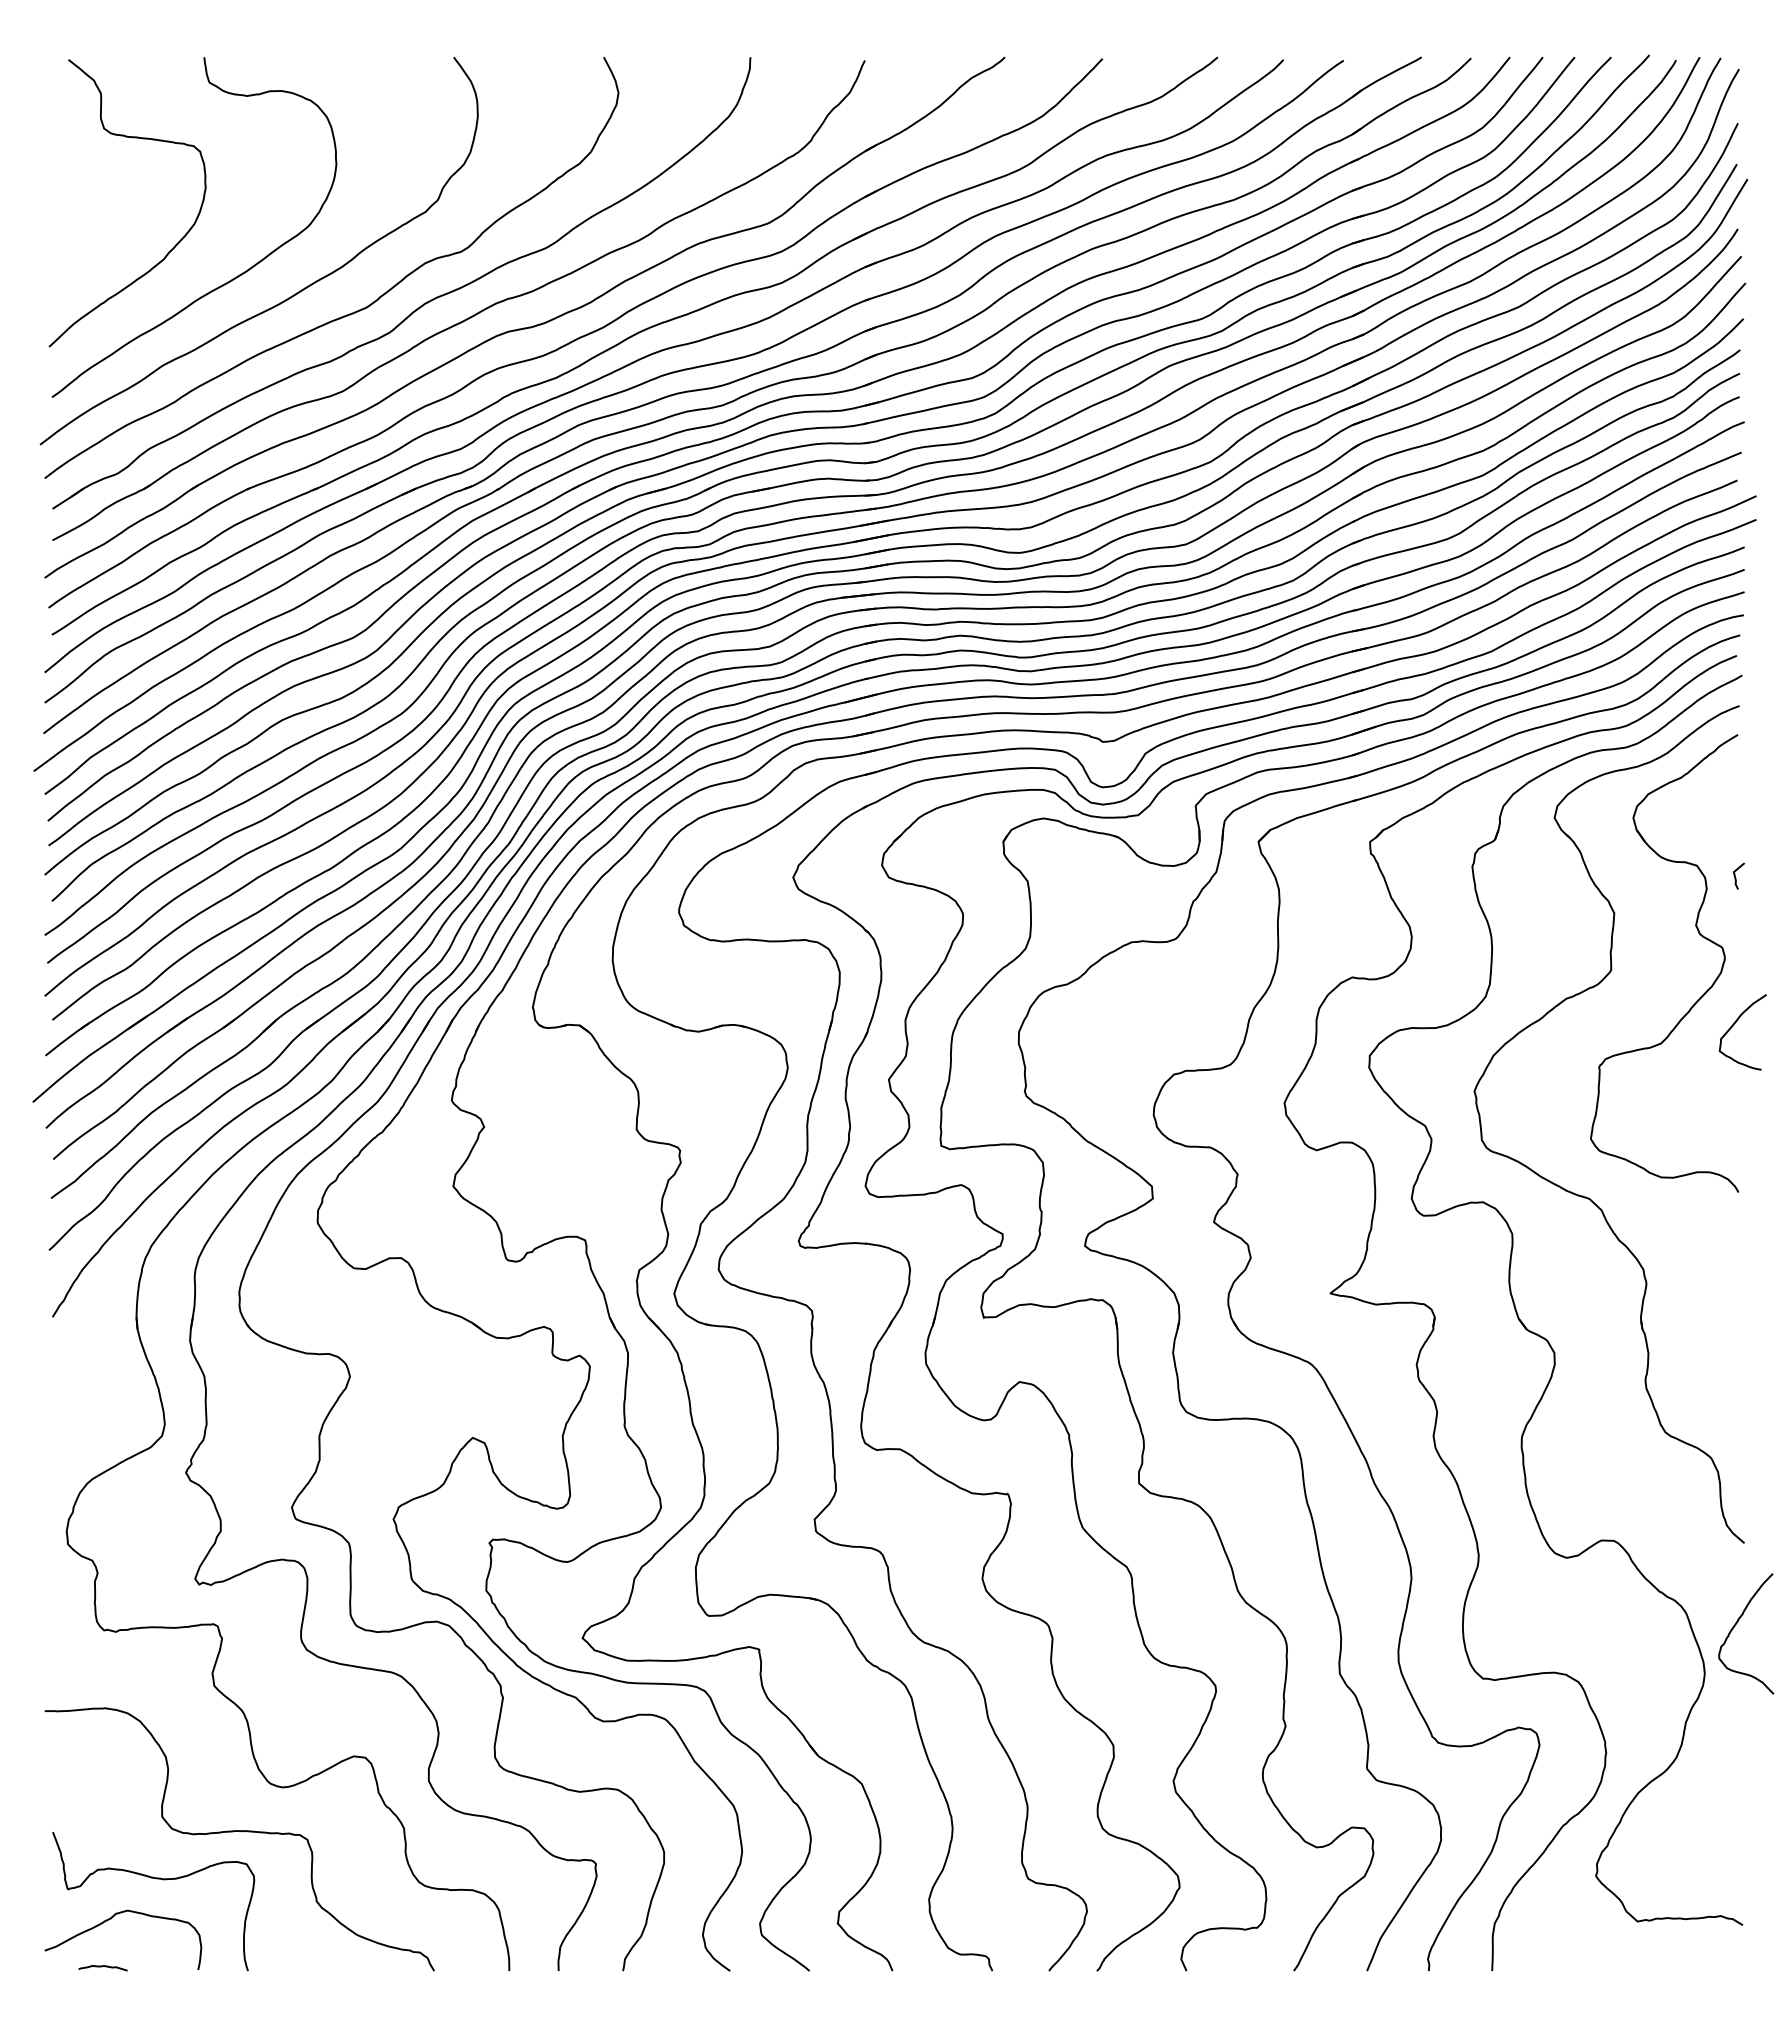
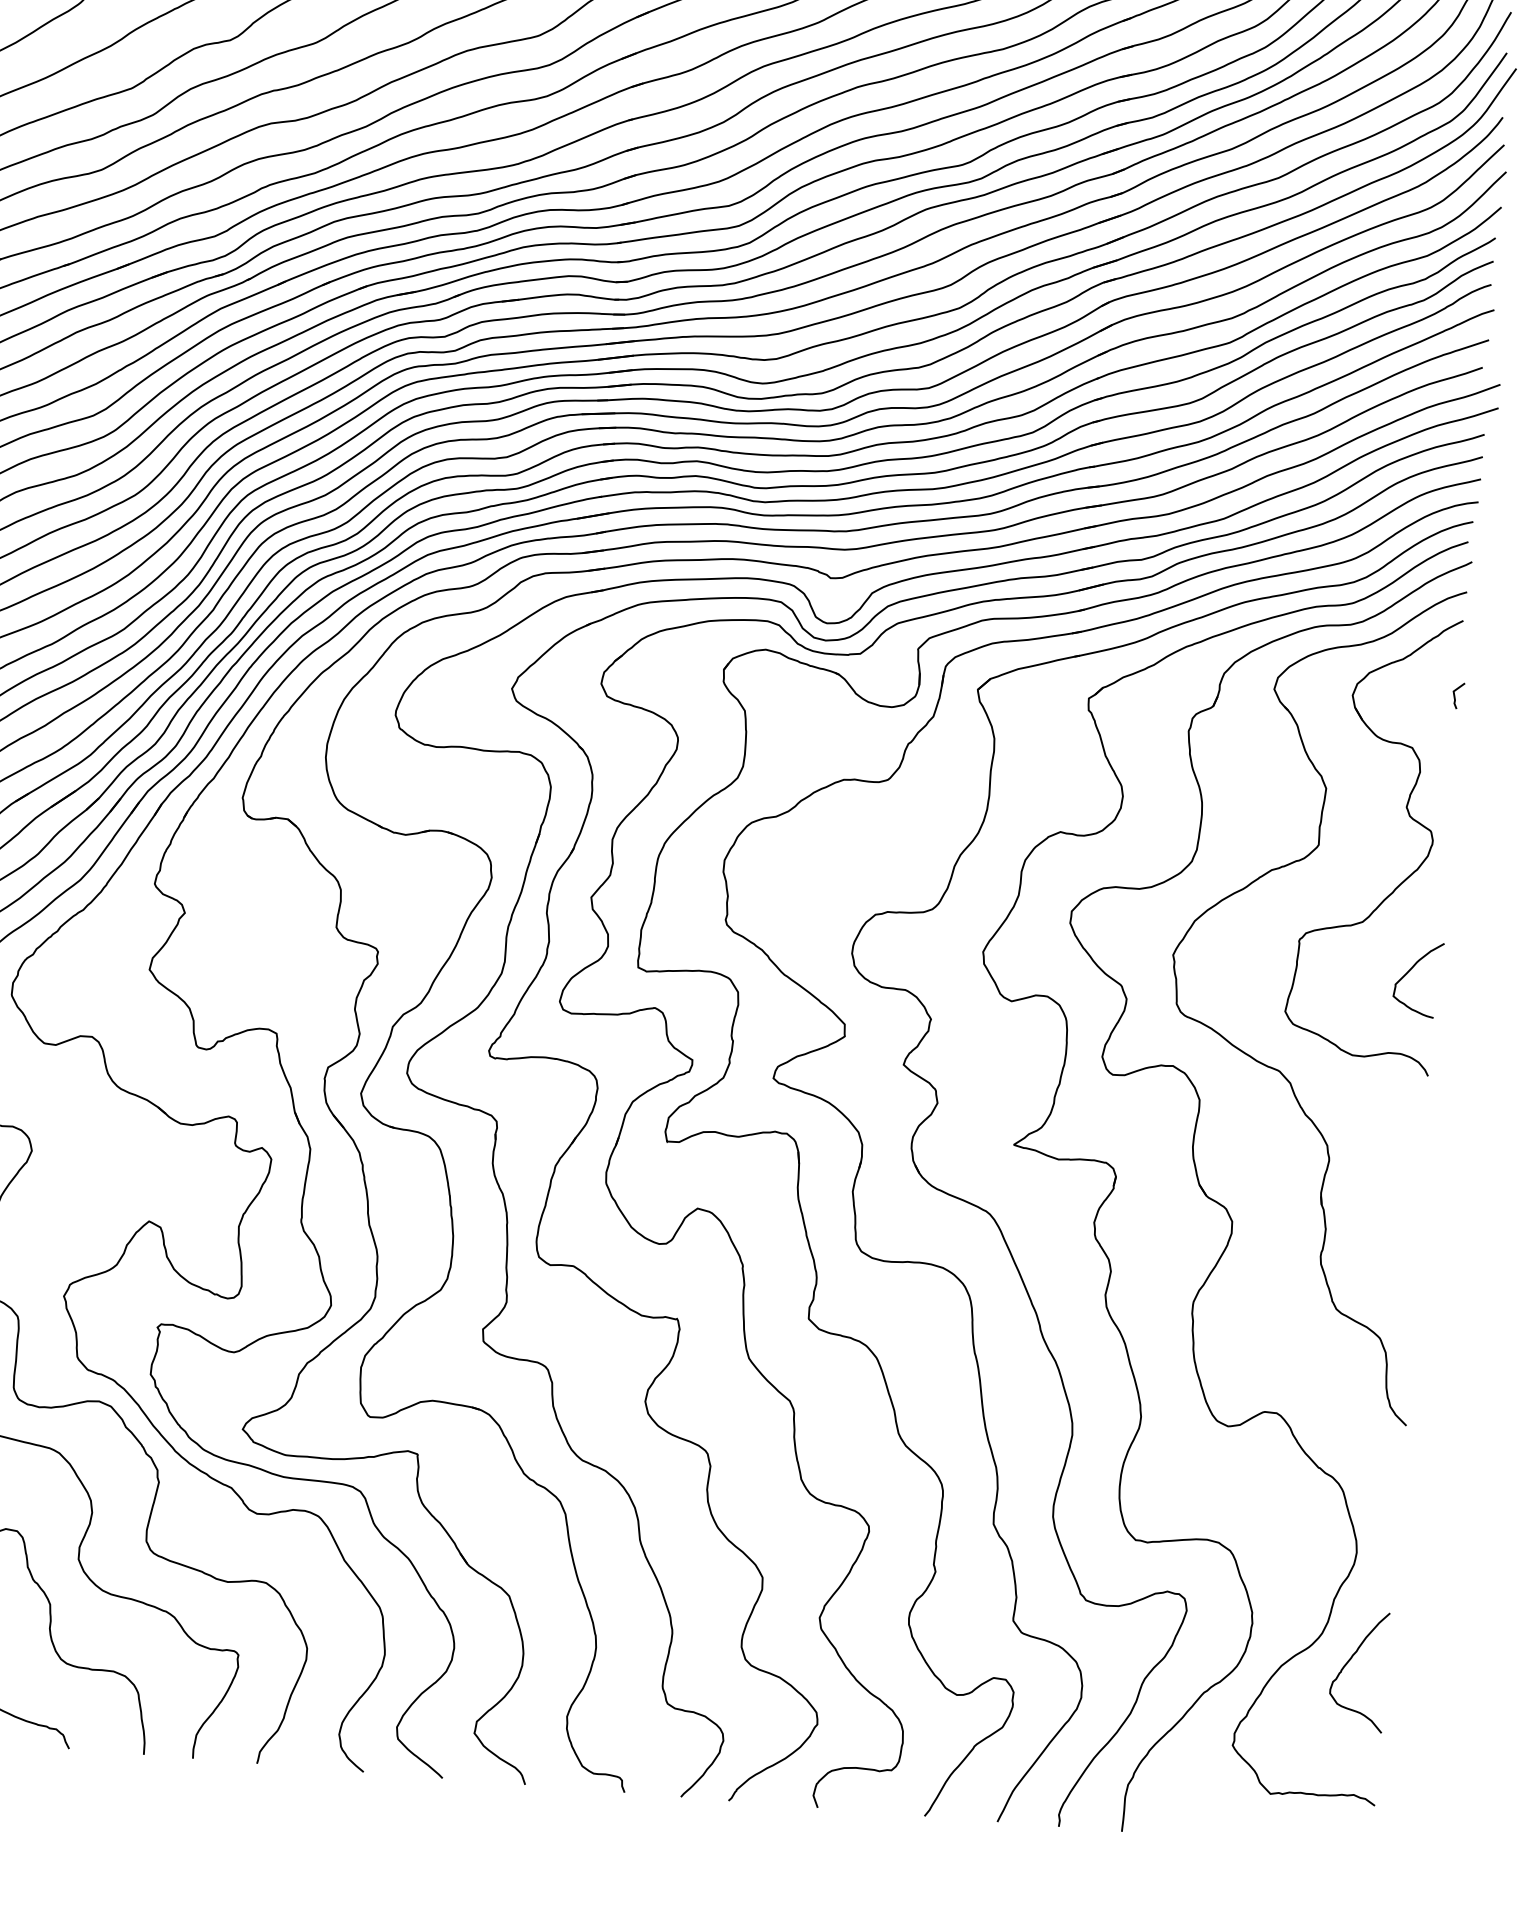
line: (1736, 877) -> (1455, 697), moved
curve: (1733, 1026) -> (1409, 972), moved
curve: (1735, 1626) -> (1348, 1662), moved

